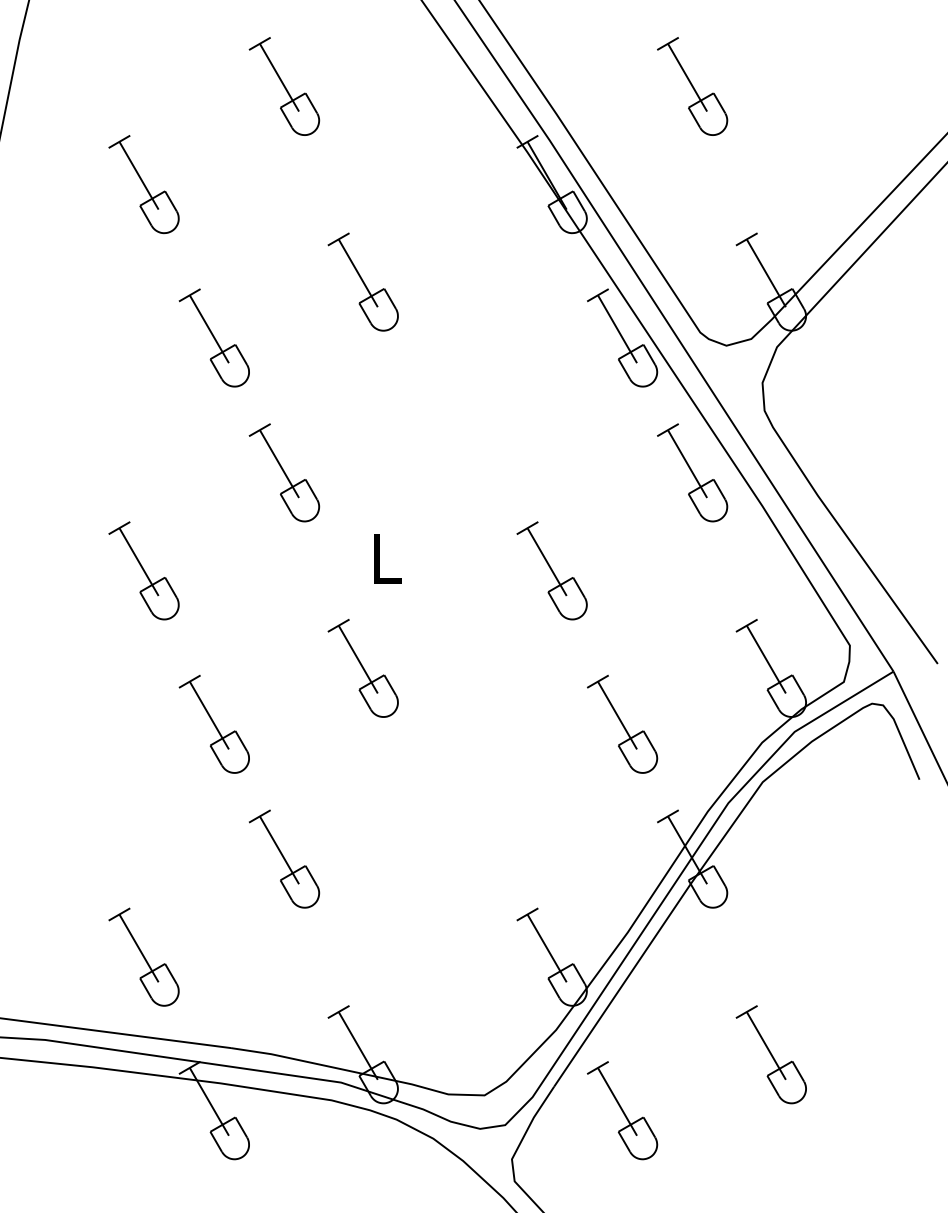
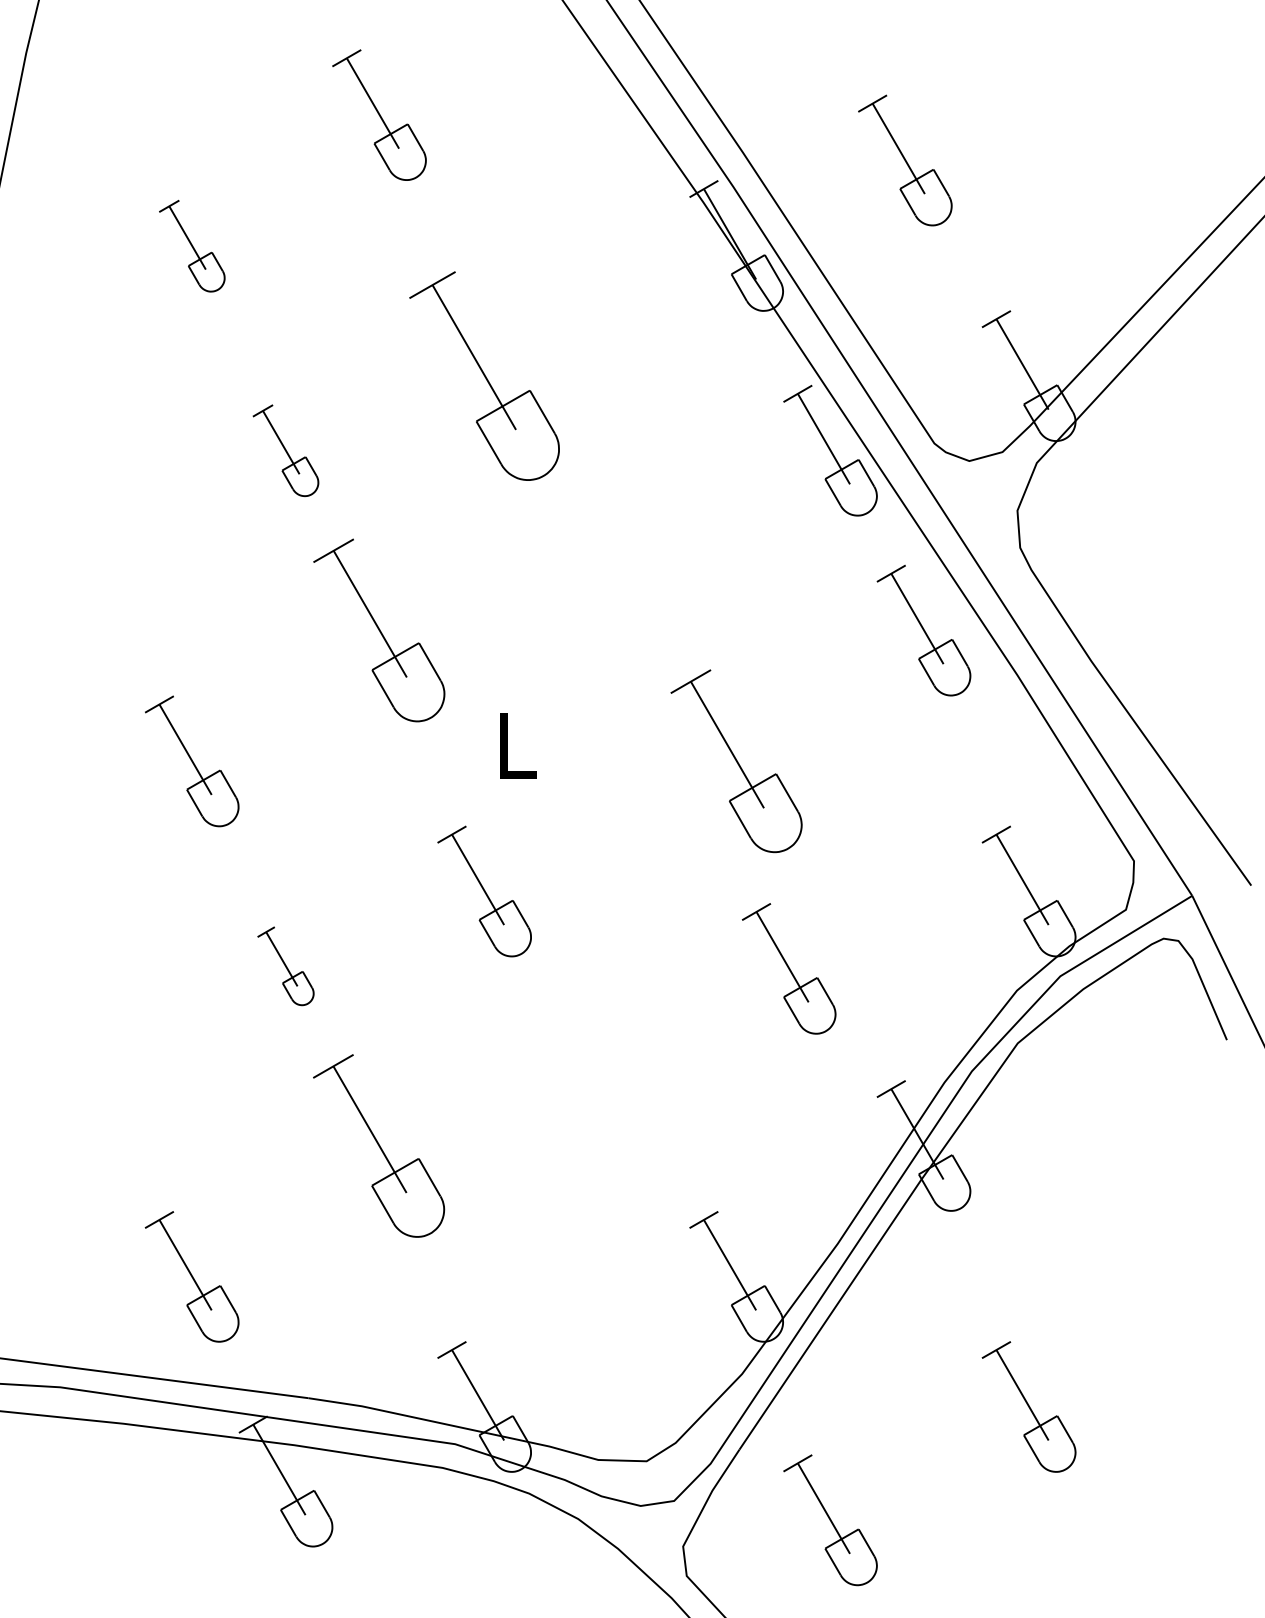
part: (692, 86) -> (905, 160), moved
part: (143, 184) -> (191, 245), size x0.7
part: (362, 281) -> (483, 375), size x1.6
part: (213, 337) -> (284, 450), size x0.7
part: (284, 472) -> (379, 630), size x1.4
part: (551, 570) -> (735, 760), size x1.4
part: (622, 723) -> (789, 967), moved
part: (213, 724) -> (284, 966), size x0.6
part: (284, 858) -> (379, 1145), size x1.4
part: (622, 1110) -> (830, 1520), moved

